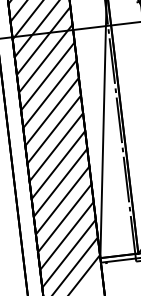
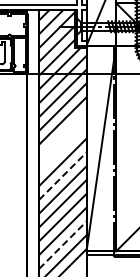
line: (51, 111) -> (62, 134), removed
line: (53, 129) -> (62, 148), removed
line: (59, 164) -> (63, 175), solid -> dashed
line: (69, 252) -> (63, 244), solid -> dashed

